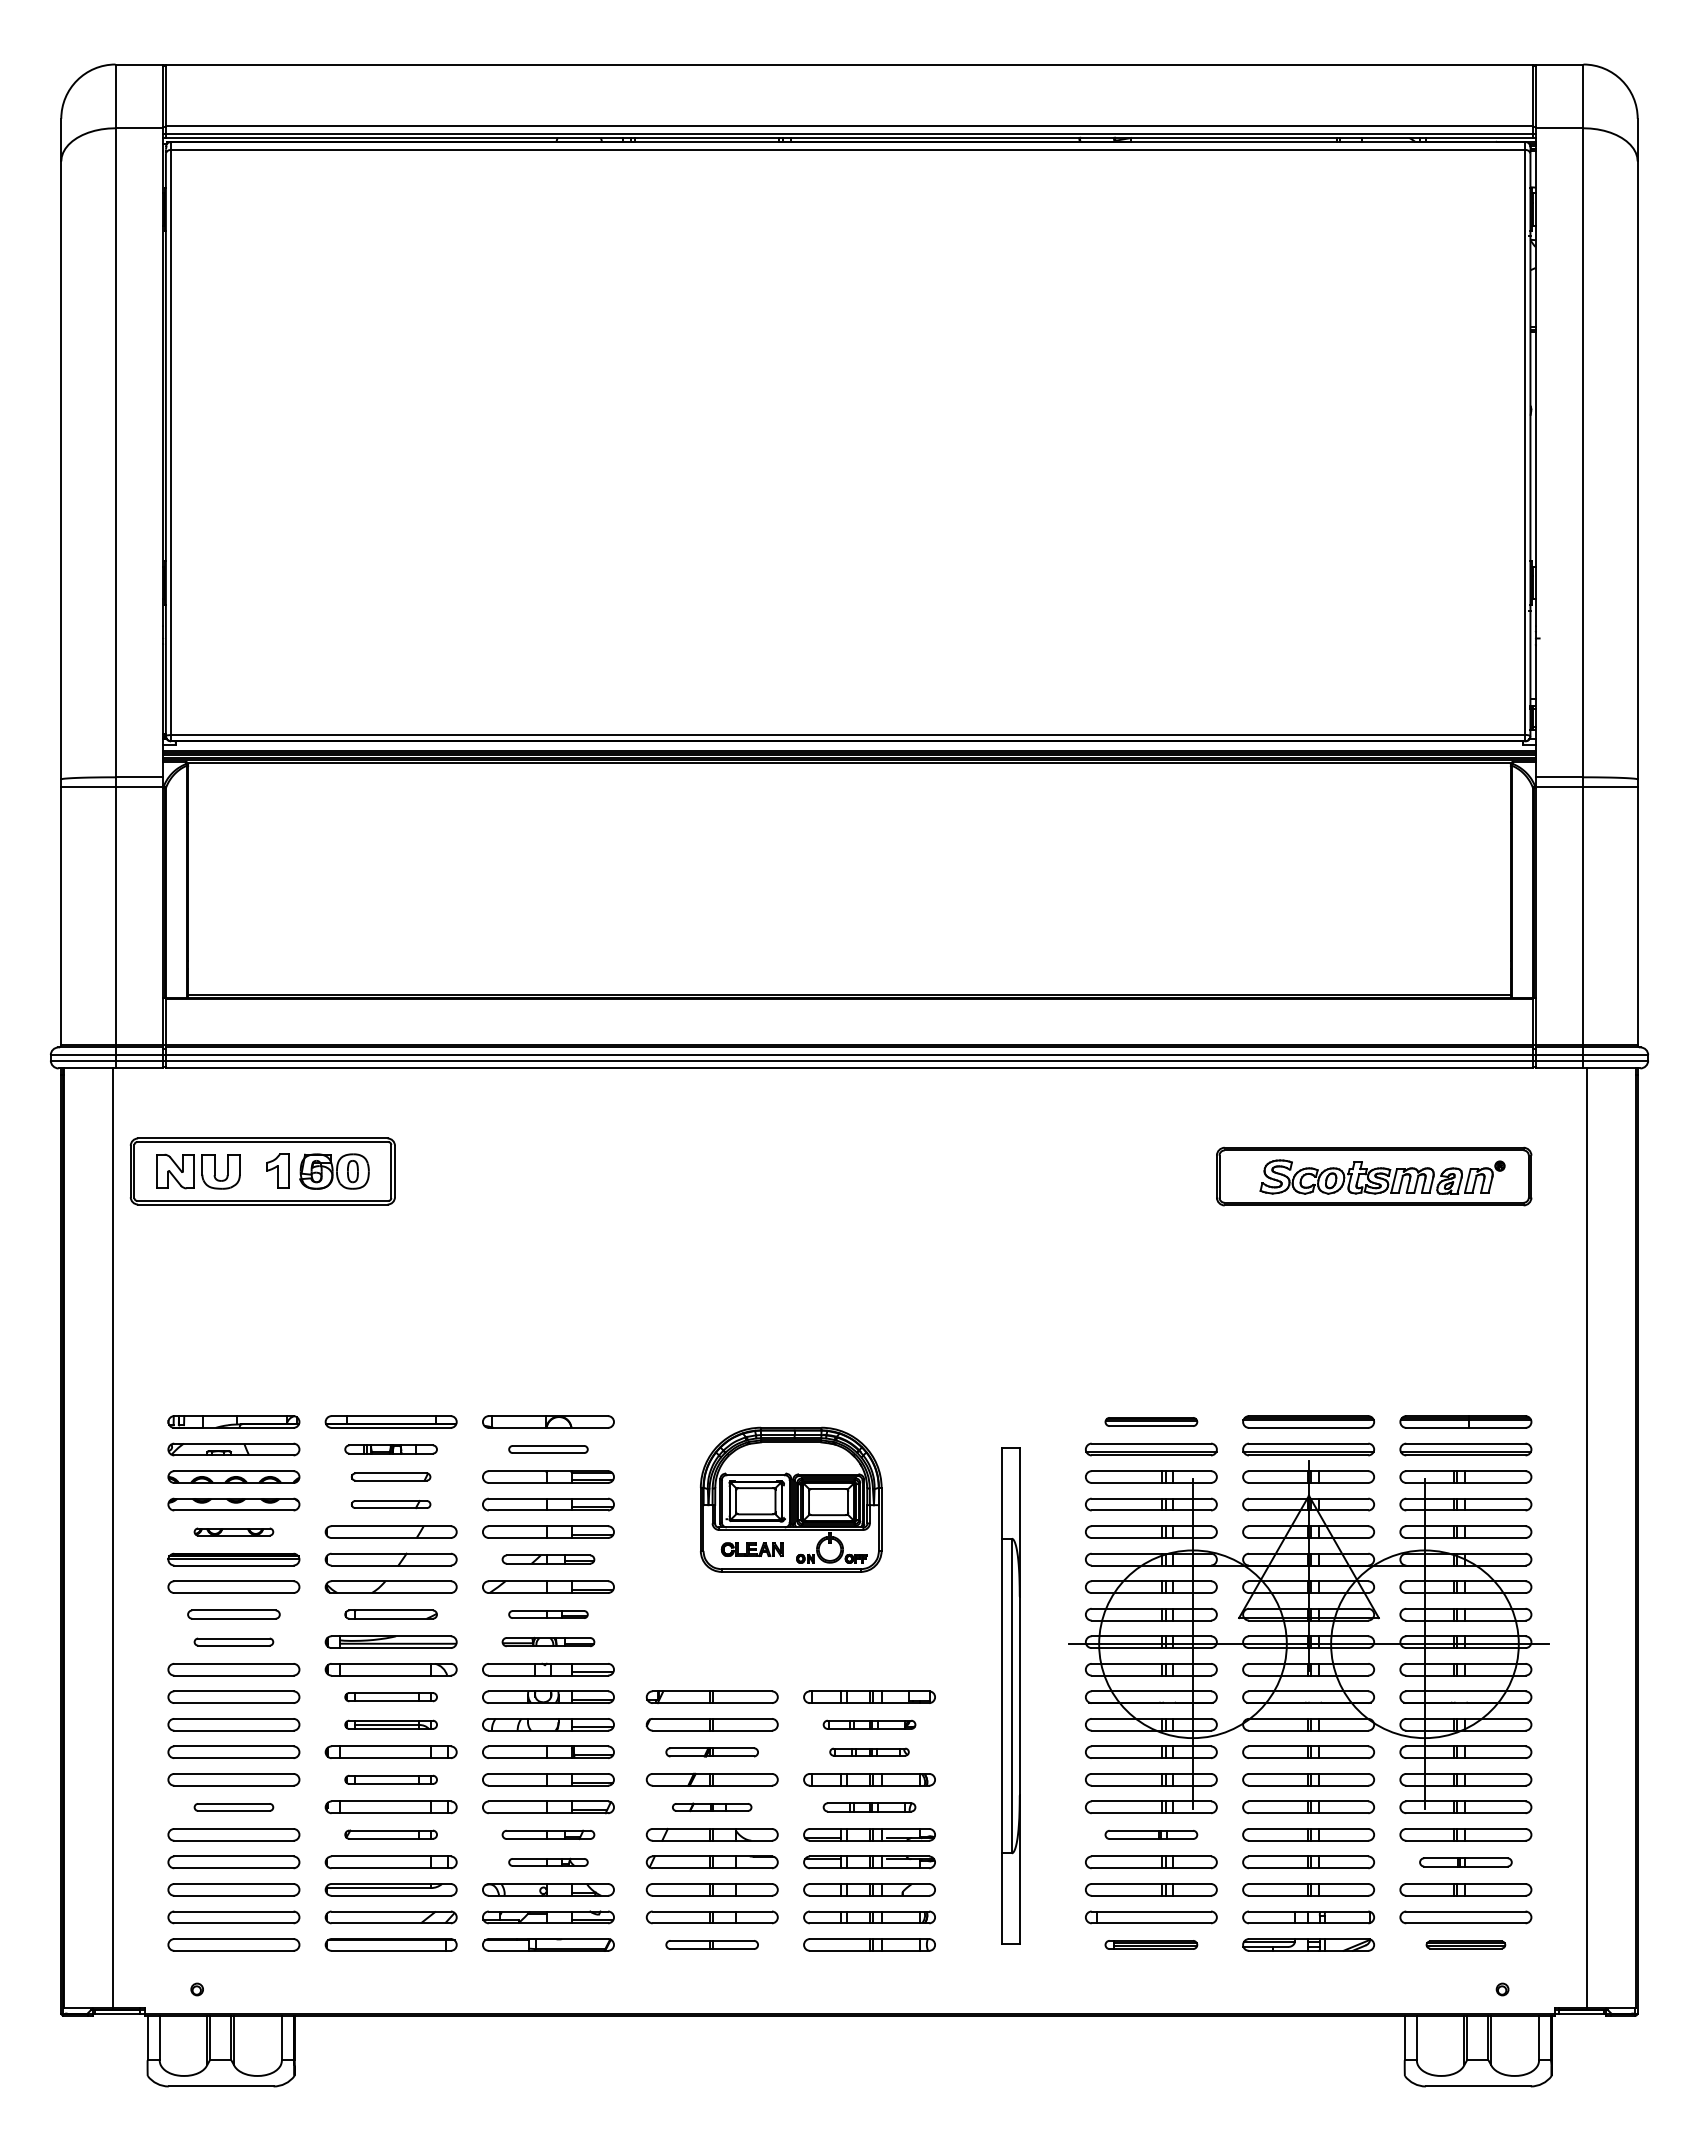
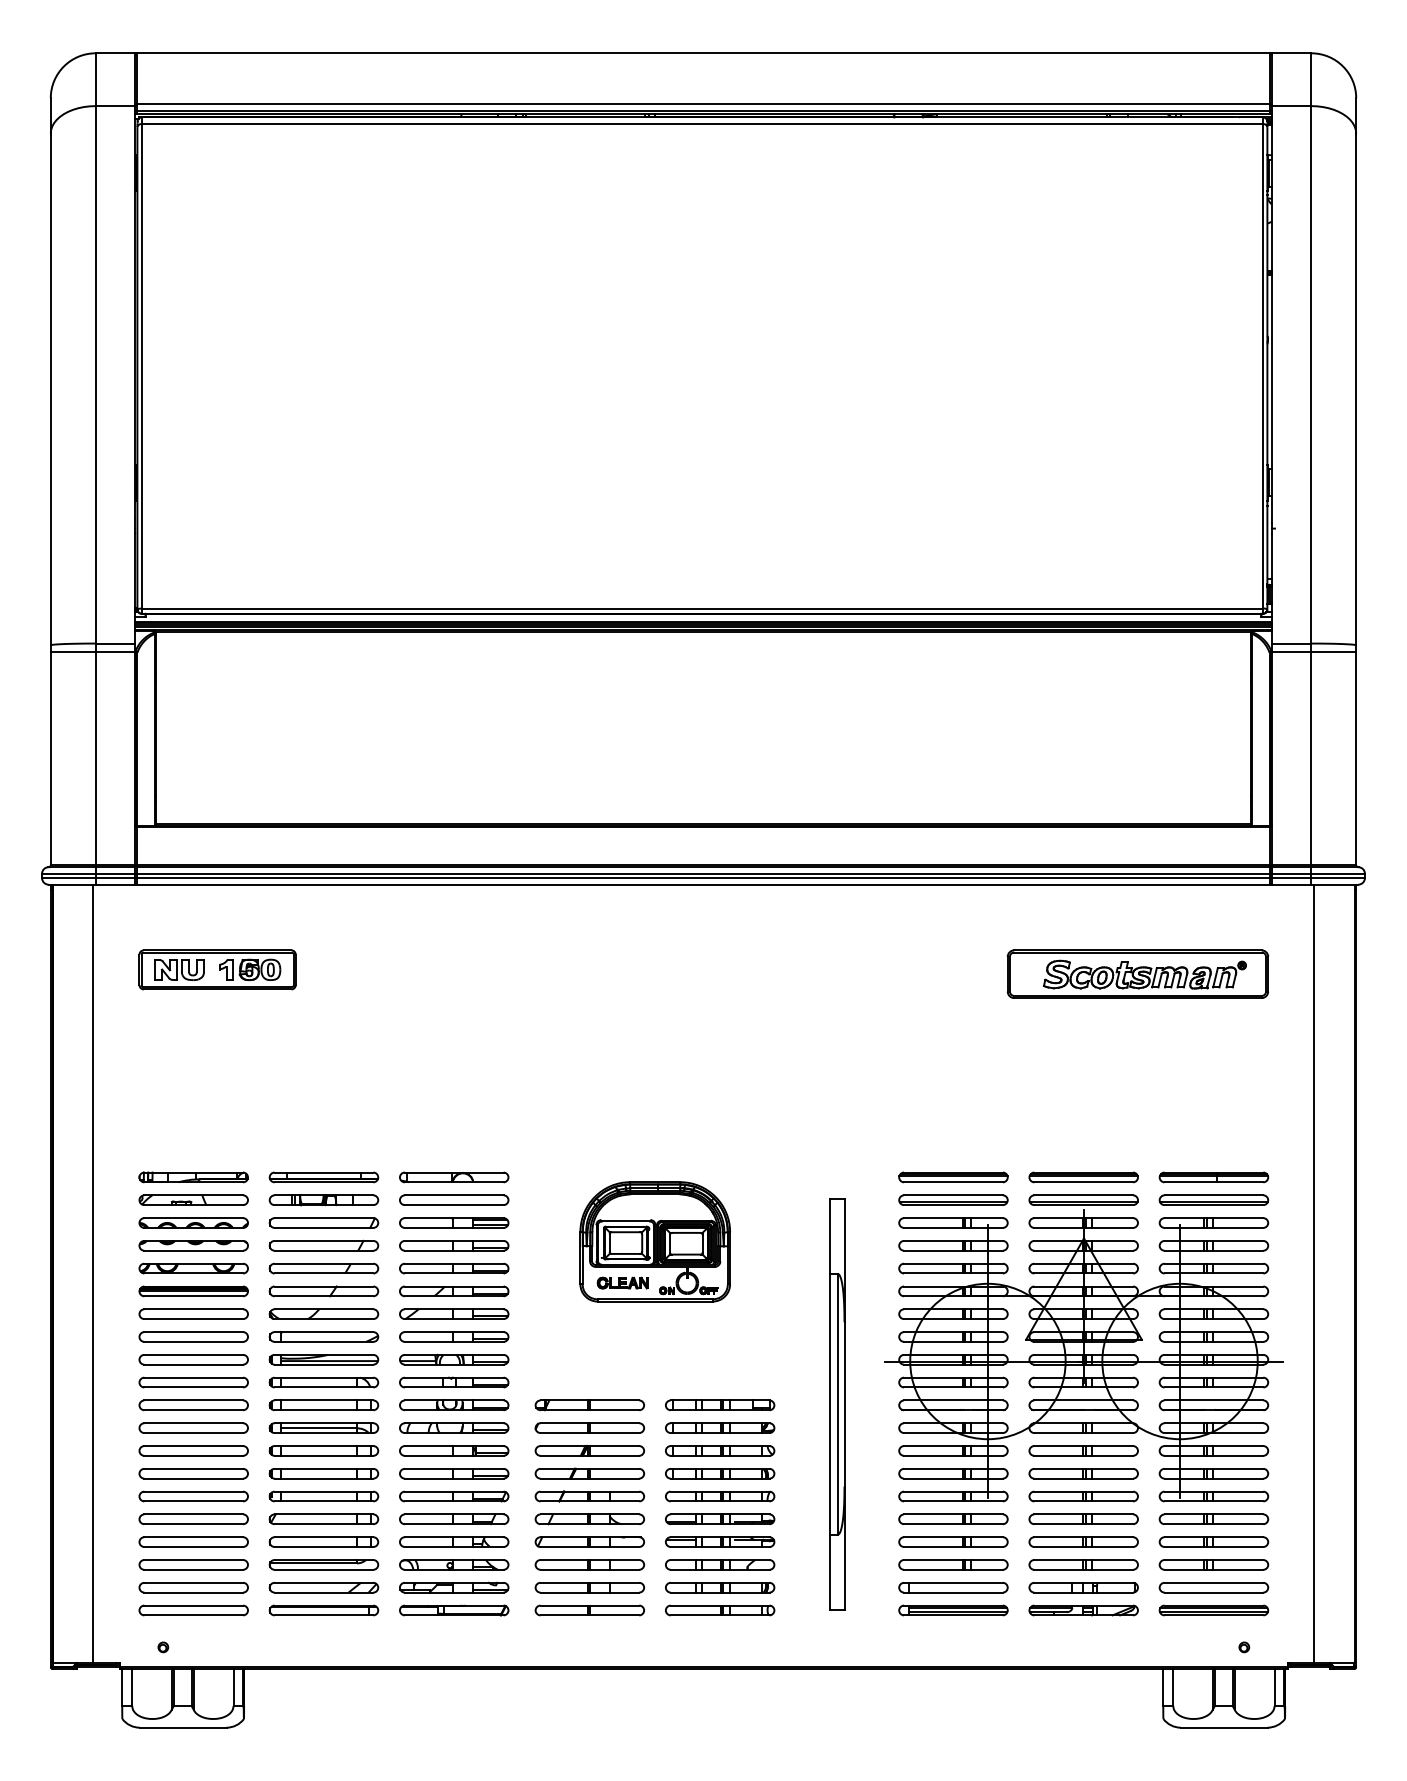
part: (262, 1170) -> (217, 969), size x0.71
part: (1151, 1421) -> (953, 1177), size x1.43
part: (390, 1449) -> (323, 1200), size x1.43
part: (548, 1449) -> (454, 1200), size x1.67
part: (390, 1476) -> (323, 1222), size x1.67
part: (390, 1504) -> (323, 1245), size x1.67
part: (233, 1531) -> (193, 1268), size x1.67
part: (548, 1559) -> (454, 1291), size x1.43
part: (233, 1614) -> (193, 1336), size x1.43
part: (390, 1614) -> (323, 1336), size x1.43
part: (548, 1614) -> (454, 1336), size x1.67
part: (233, 1641) -> (193, 1359), size x1.67
part: (548, 1641) -> (454, 1359), size x1.43
part: (390, 1696) -> (323, 1404), size x1.43
part: (390, 1724) -> (323, 1427), size x1.43
part: (869, 1724) -> (720, 1427), size x1.43
part: (869, 1751) -> (720, 1450), size x1.67
part: (711, 1752) -> (589, 1451), size x1.43
part: (390, 1779) -> (323, 1473), size x1.43
part: (233, 1807) -> (193, 1496), size x1.67
part: (711, 1807) -> (589, 1496), size x1.67
part: (869, 1807) -> (720, 1496), size x1.43
part: (390, 1834) -> (323, 1519), size x1.43
part: (548, 1834) -> (454, 1519), size x1.43
part: (1151, 1834) -> (953, 1519), size x1.43
part: (548, 1862) -> (454, 1542), size x1.67
part: (1465, 1862) -> (1213, 1542), size x1.43
part: (711, 1944) -> (589, 1610), size x1.43
part: (1151, 1944) -> (953, 1610), size x1.43
part: (1465, 1944) -> (1213, 1610), size x1.67

